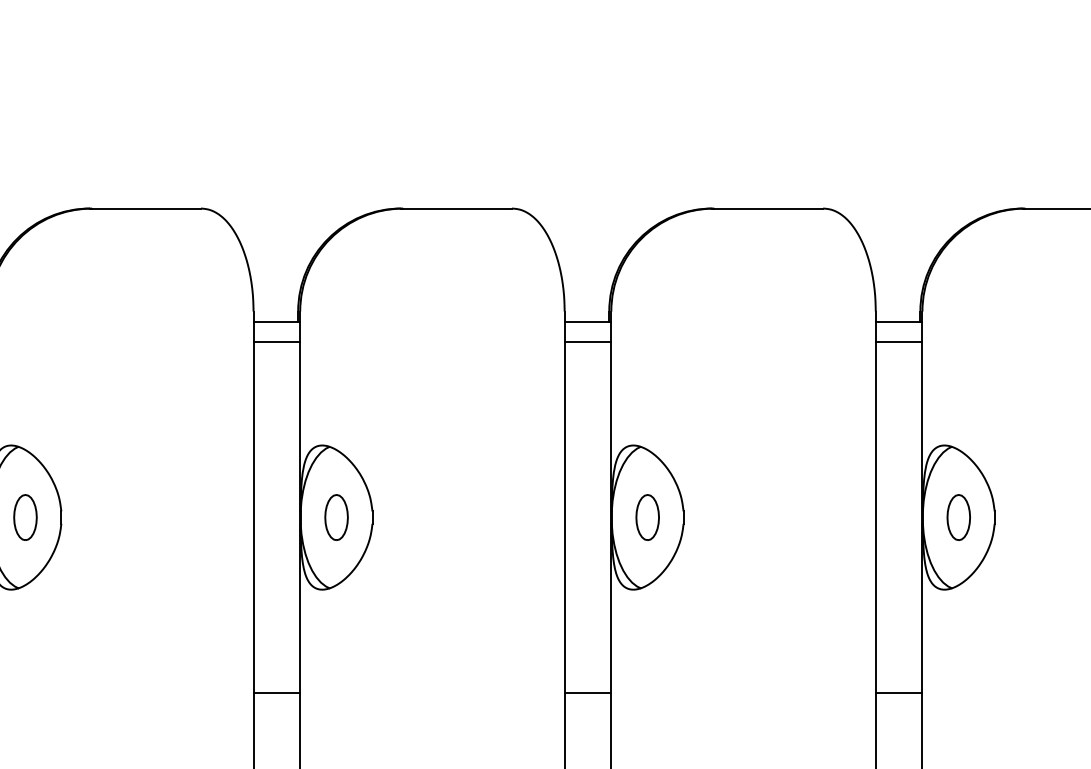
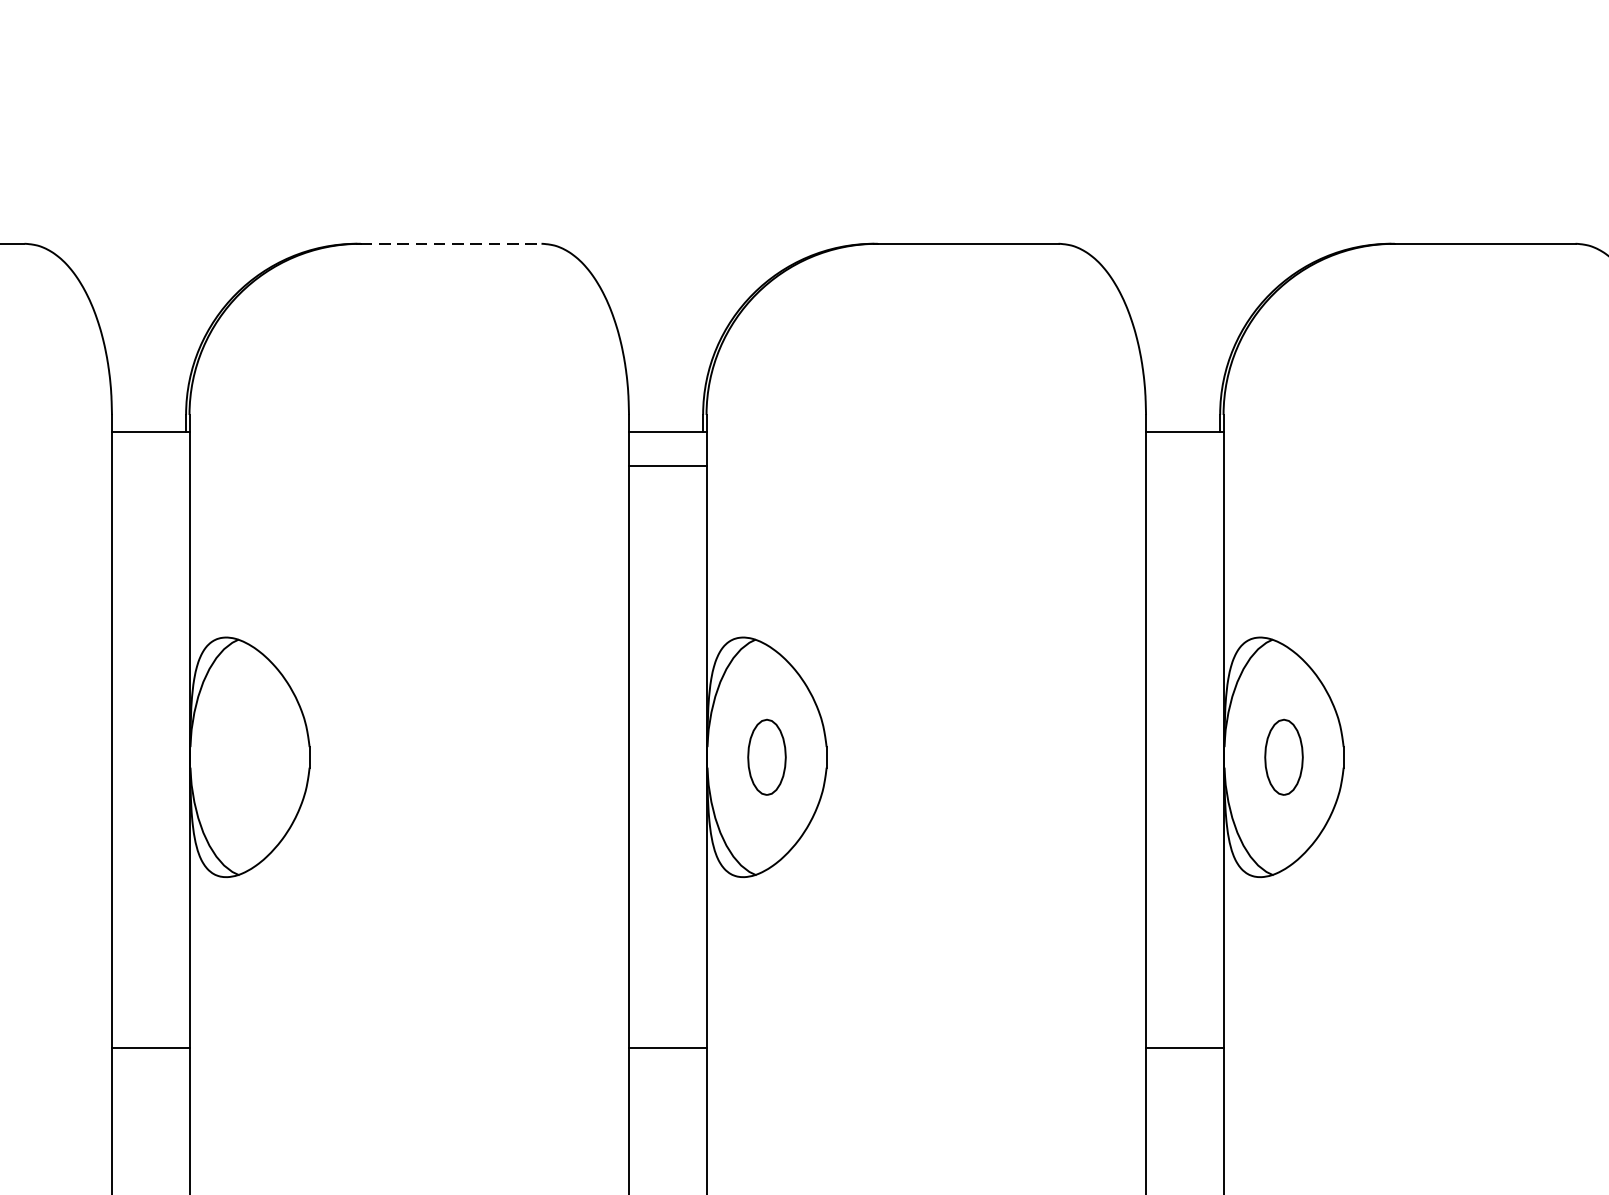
line: (458, 208) -> (452, 243), solid -> dashed
line: (276, 342) -> (150, 466), removed
line: (898, 342) -> (1183, 466), removed
part: (336, 517) -> (249, 757), removed

